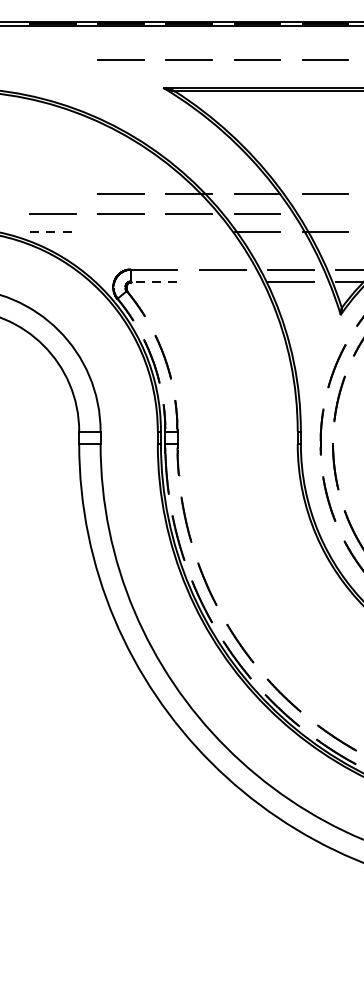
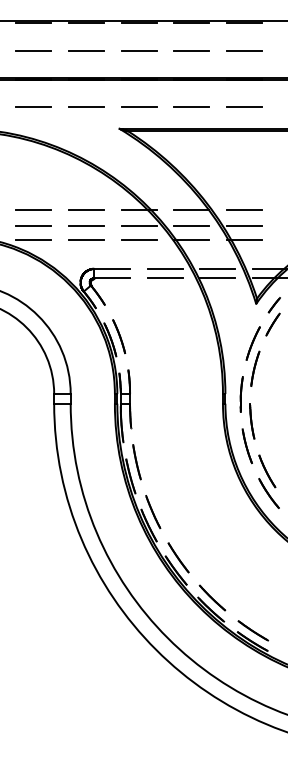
line: (52, 60) -> (33, 107), added
line: (52, 193) -> (33, 210), added
line: (324, 213) -> (243, 225), added
line: (52, 231) -> (33, 239), dashed -> solid
line: (119, 231) -> (85, 239), added
line: (188, 231) -> (138, 239), added
line: (154, 281) -> (112, 278), dashed -> solid
line: (222, 281) -> (164, 278), added

